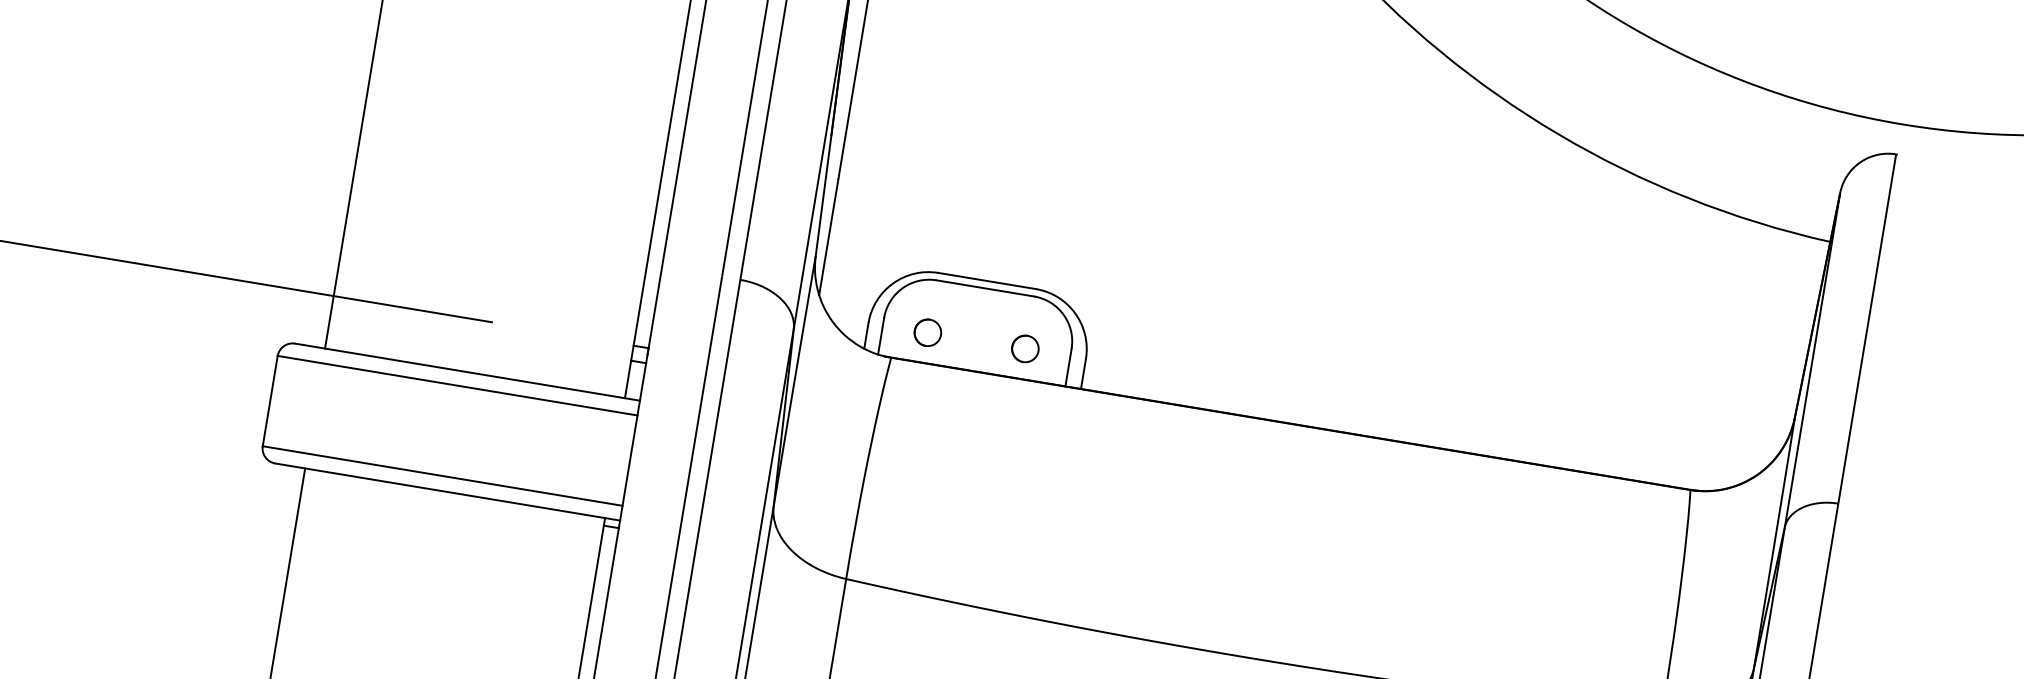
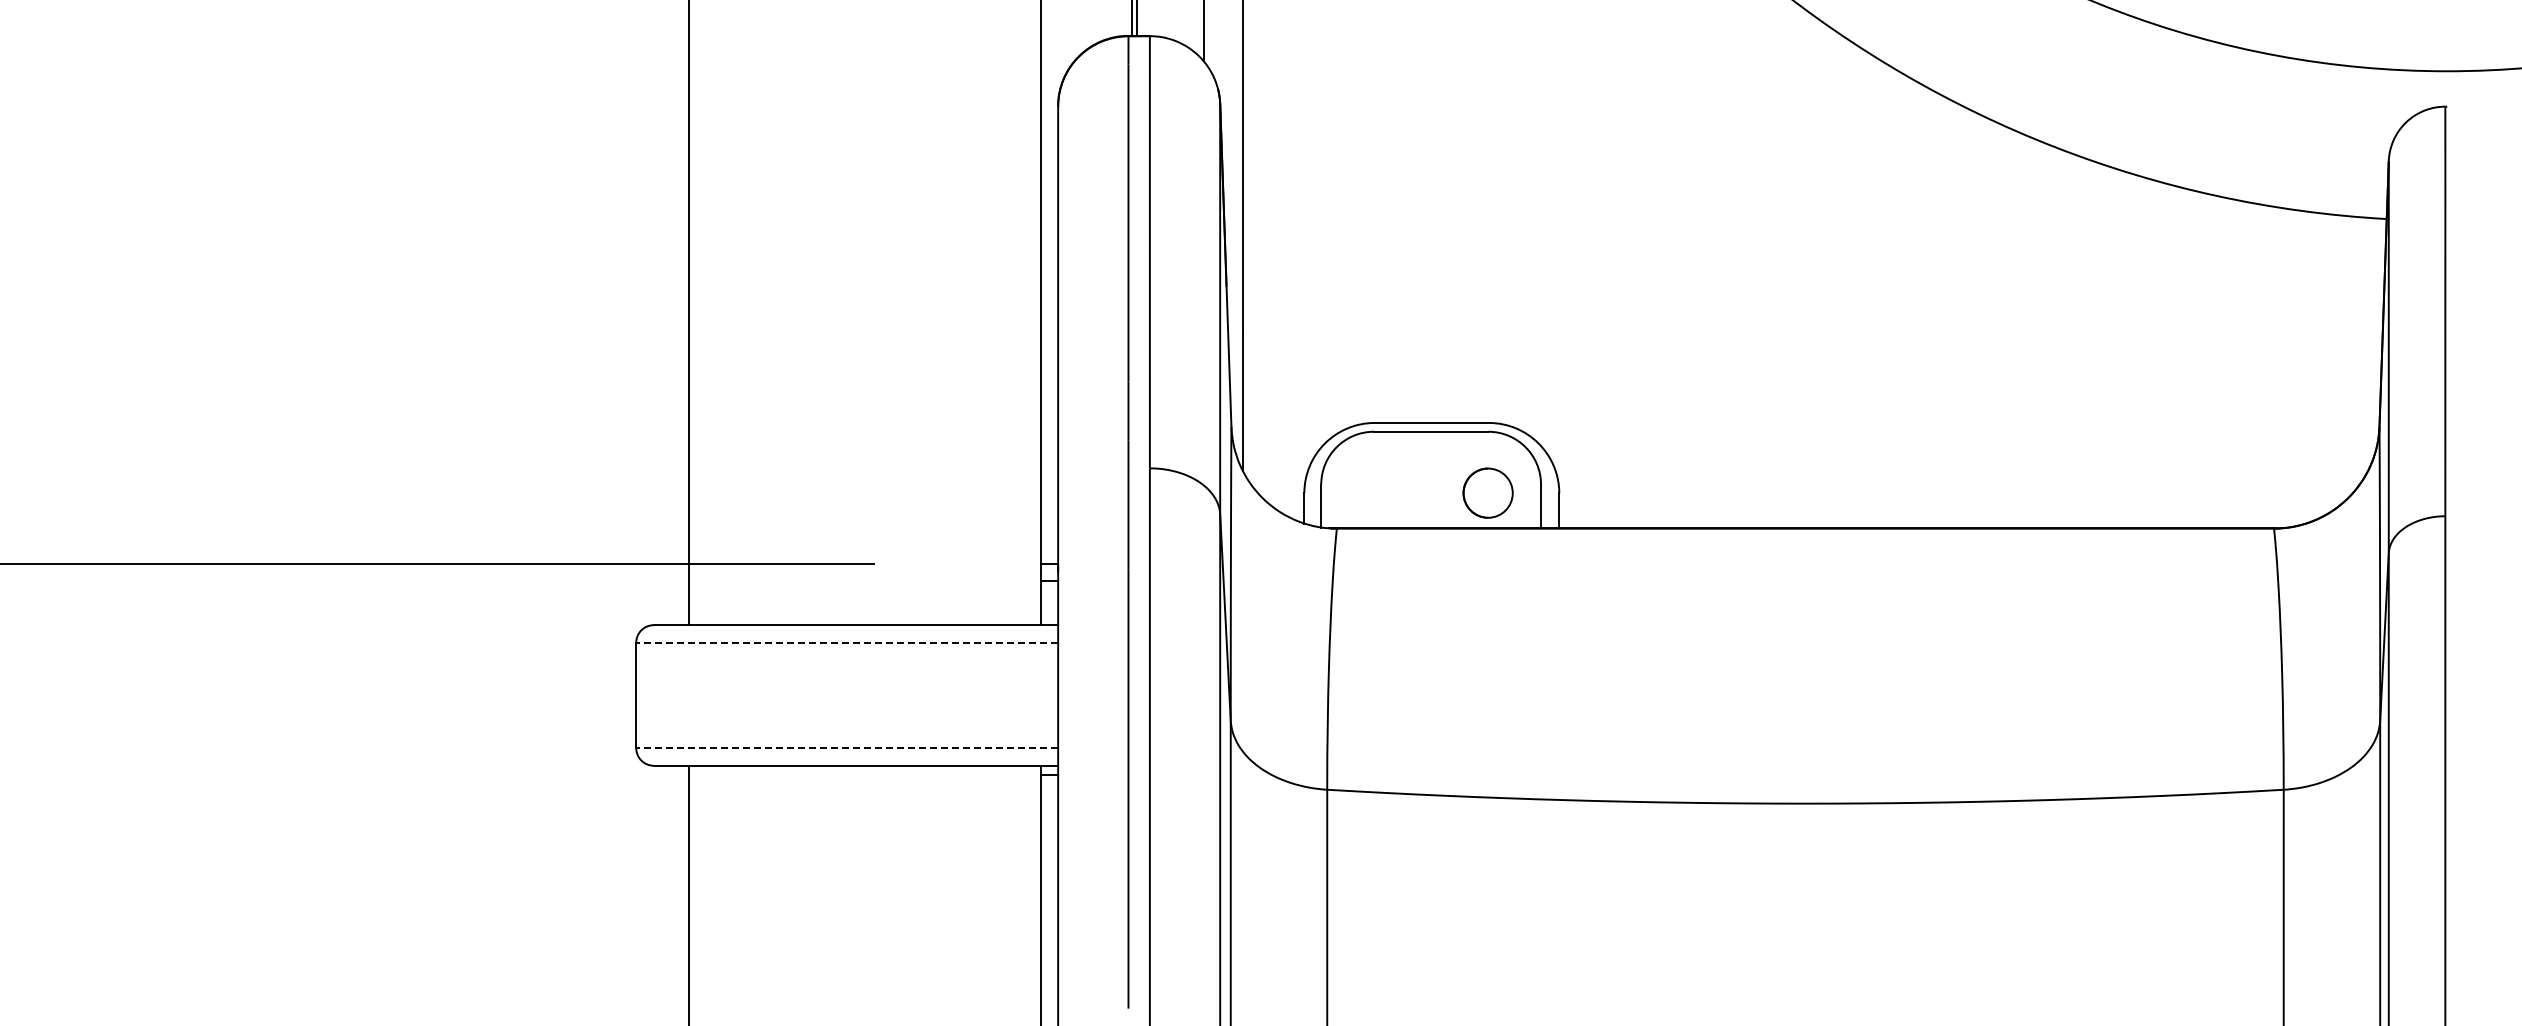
part: (927, 332) -> (1373, 493), removed
circle: (1025, 349) -> (1488, 493), size x1.6
line: (457, 385) -> (847, 642), solid -> dashed
line: (442, 476) -> (847, 748), solid -> dashed

